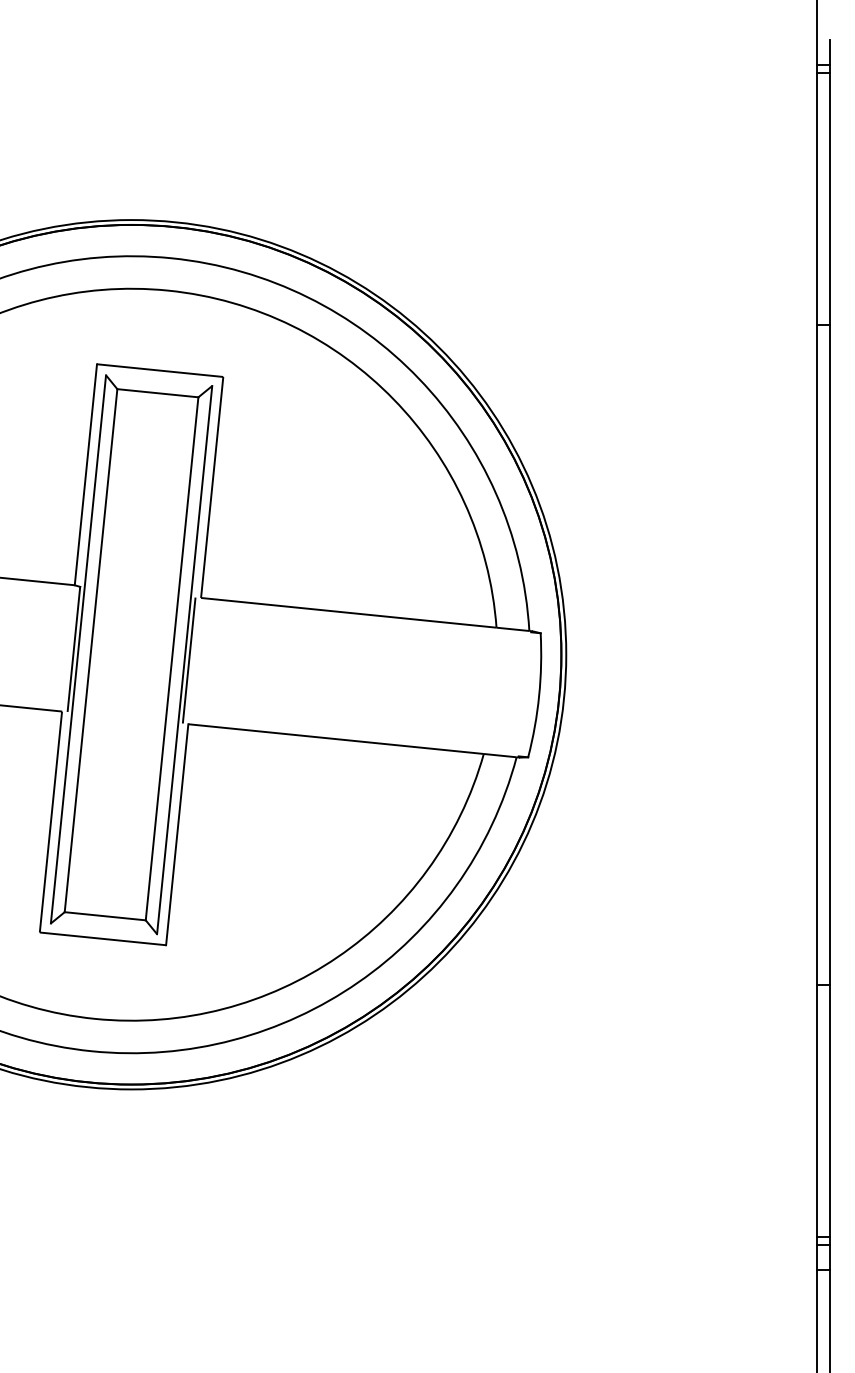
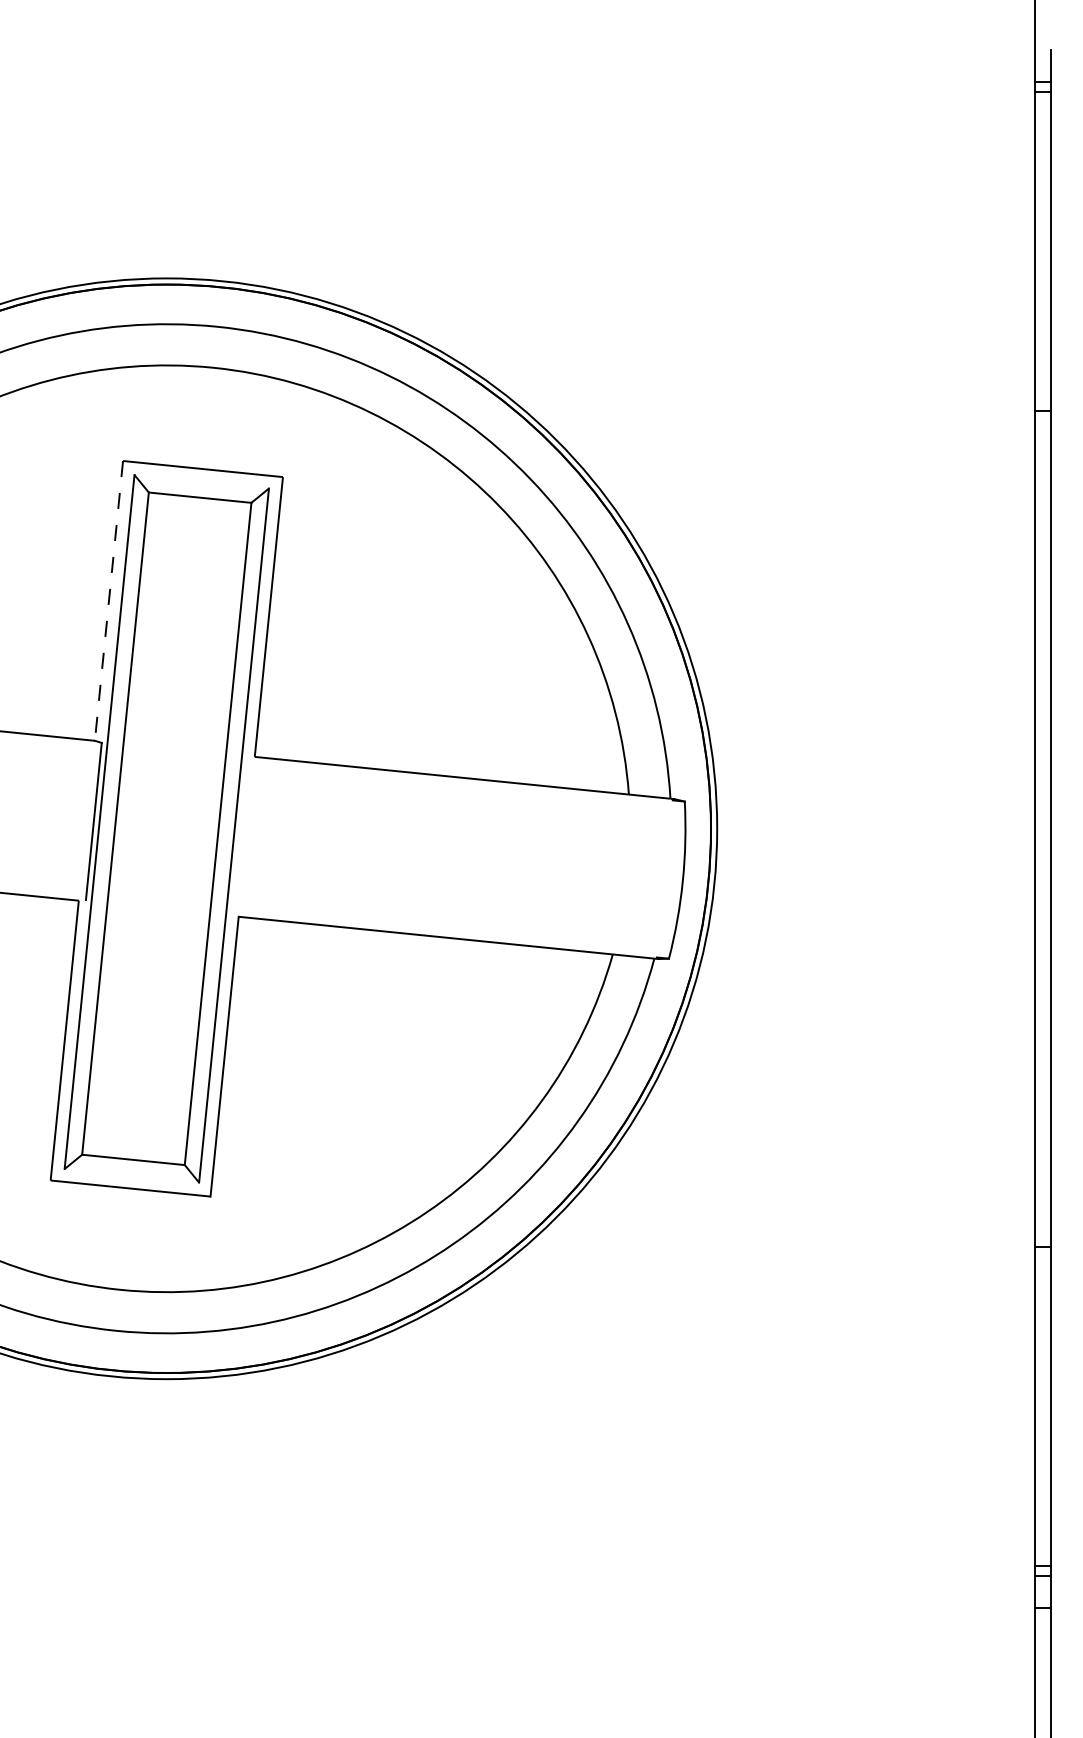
line: (85, 474) -> (108, 600), solid -> dashed
line: (188, 660) -> (239, 835), removed

